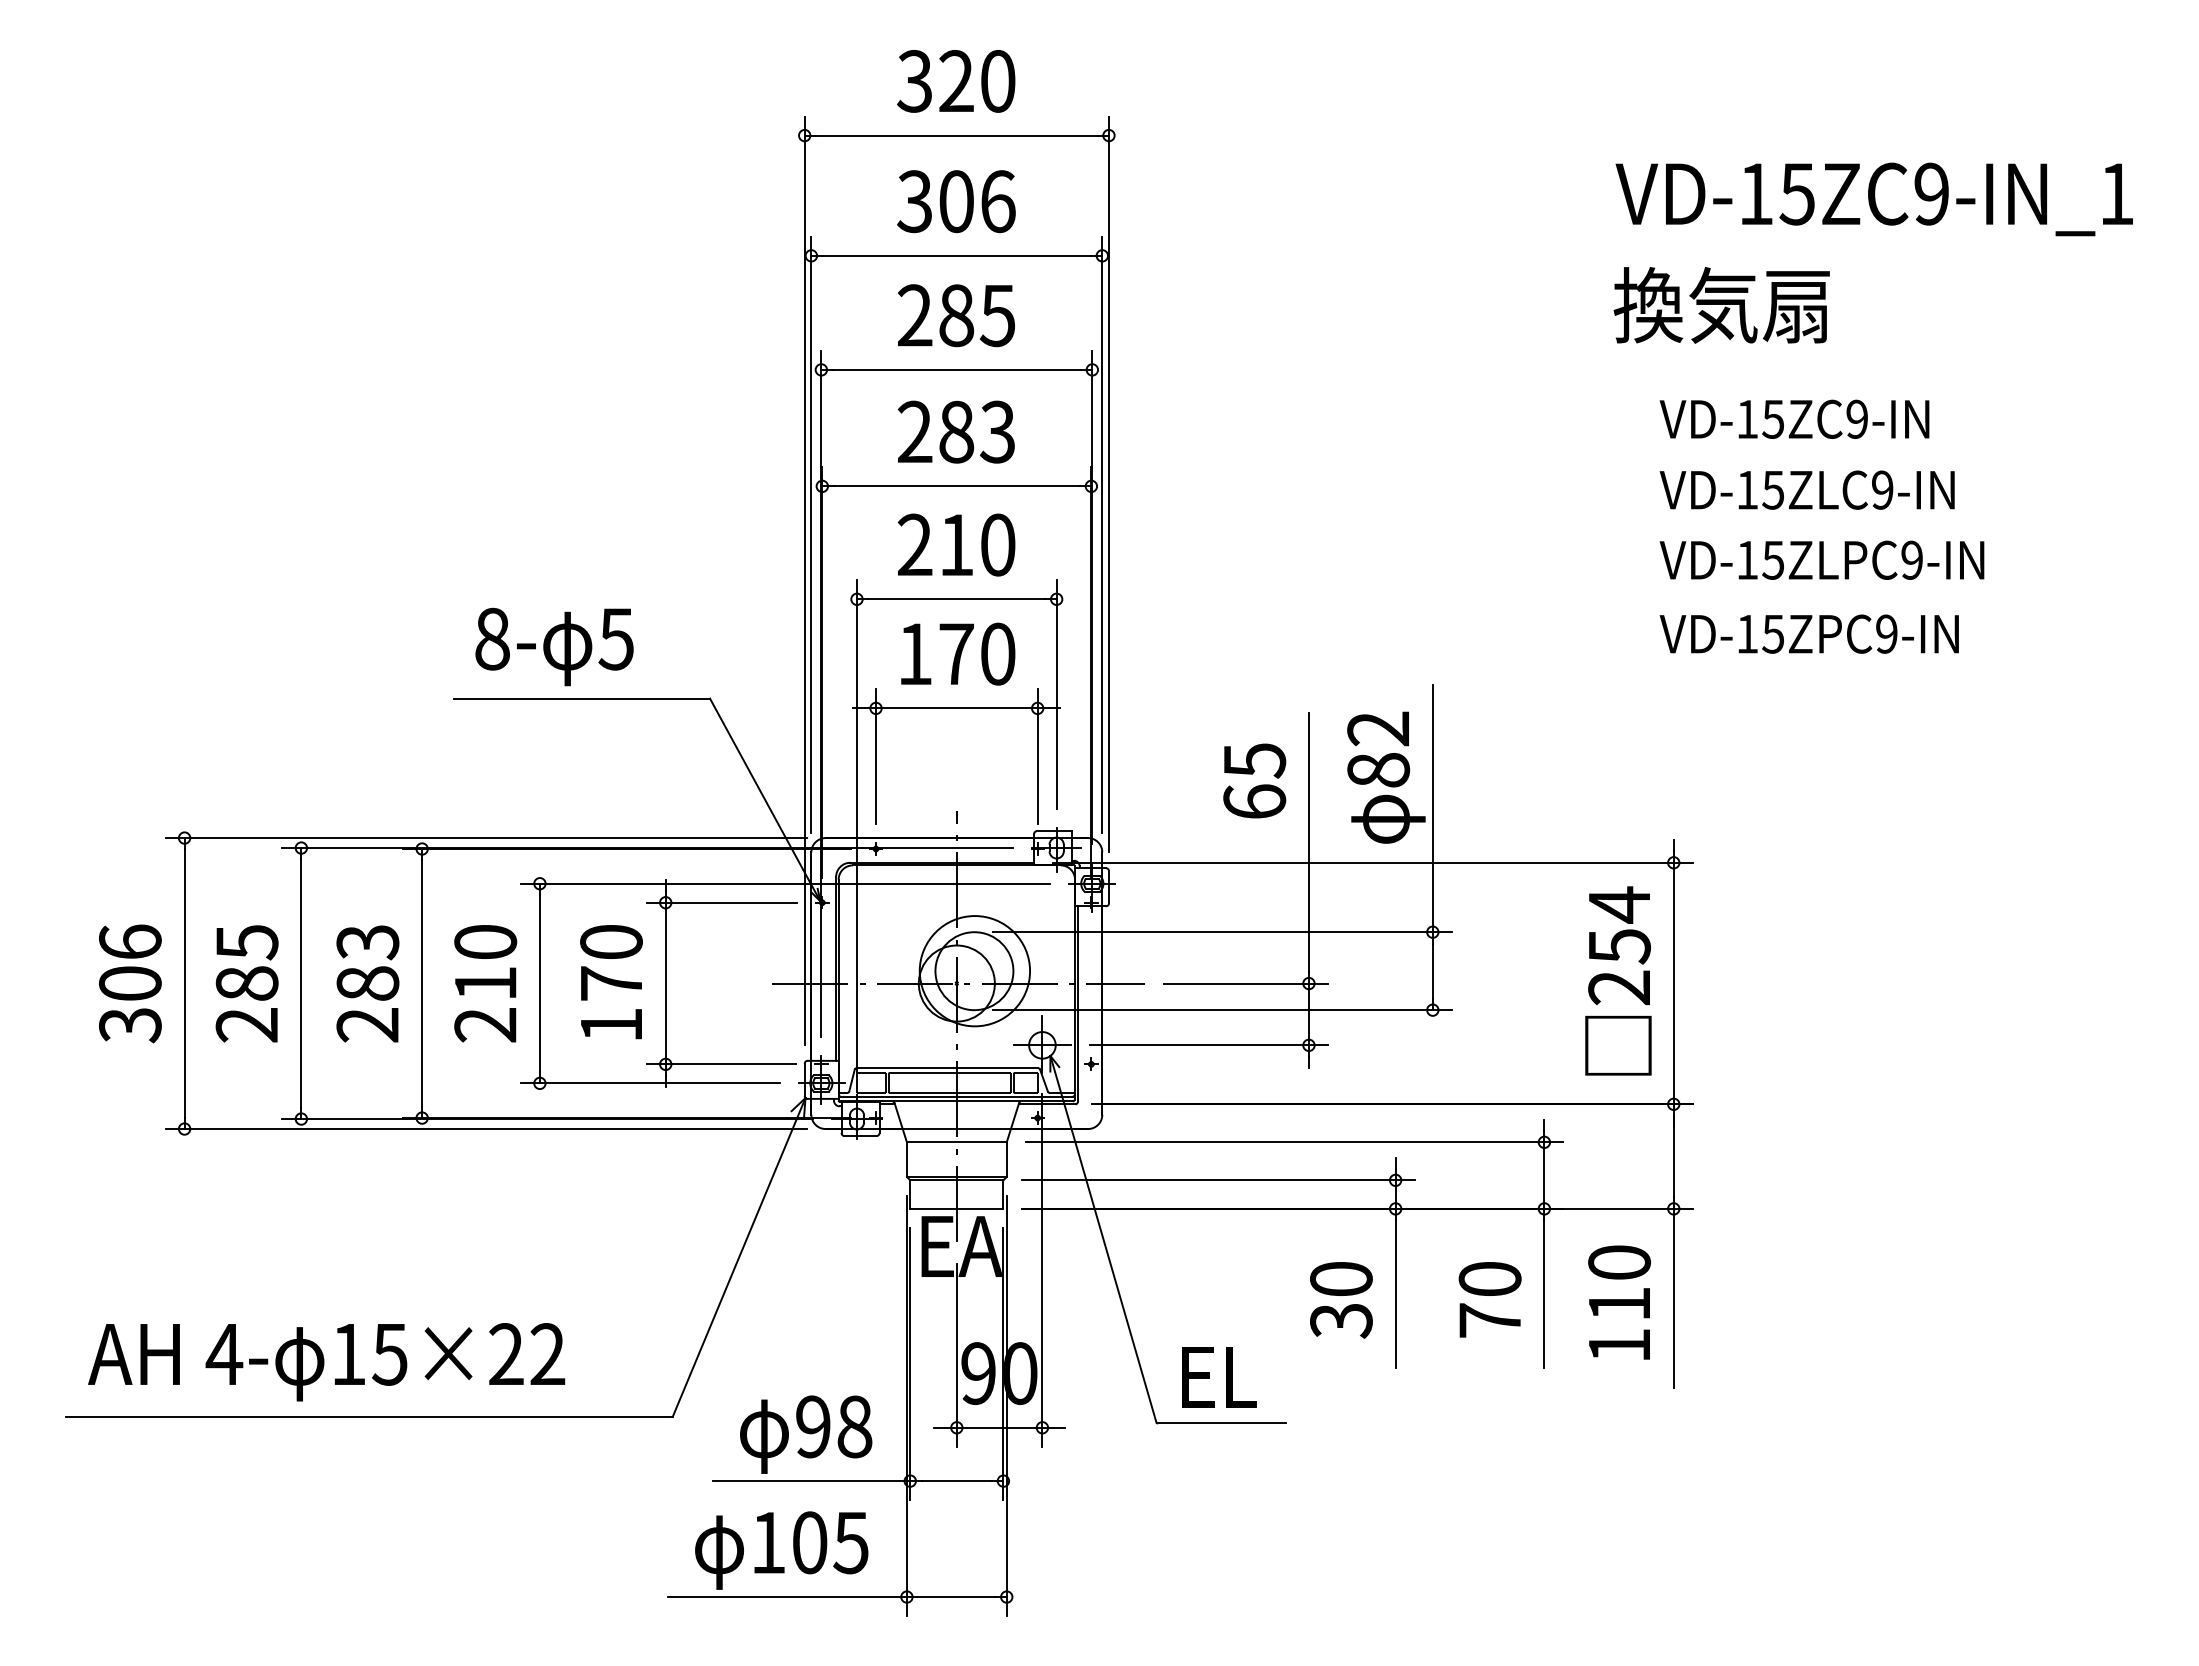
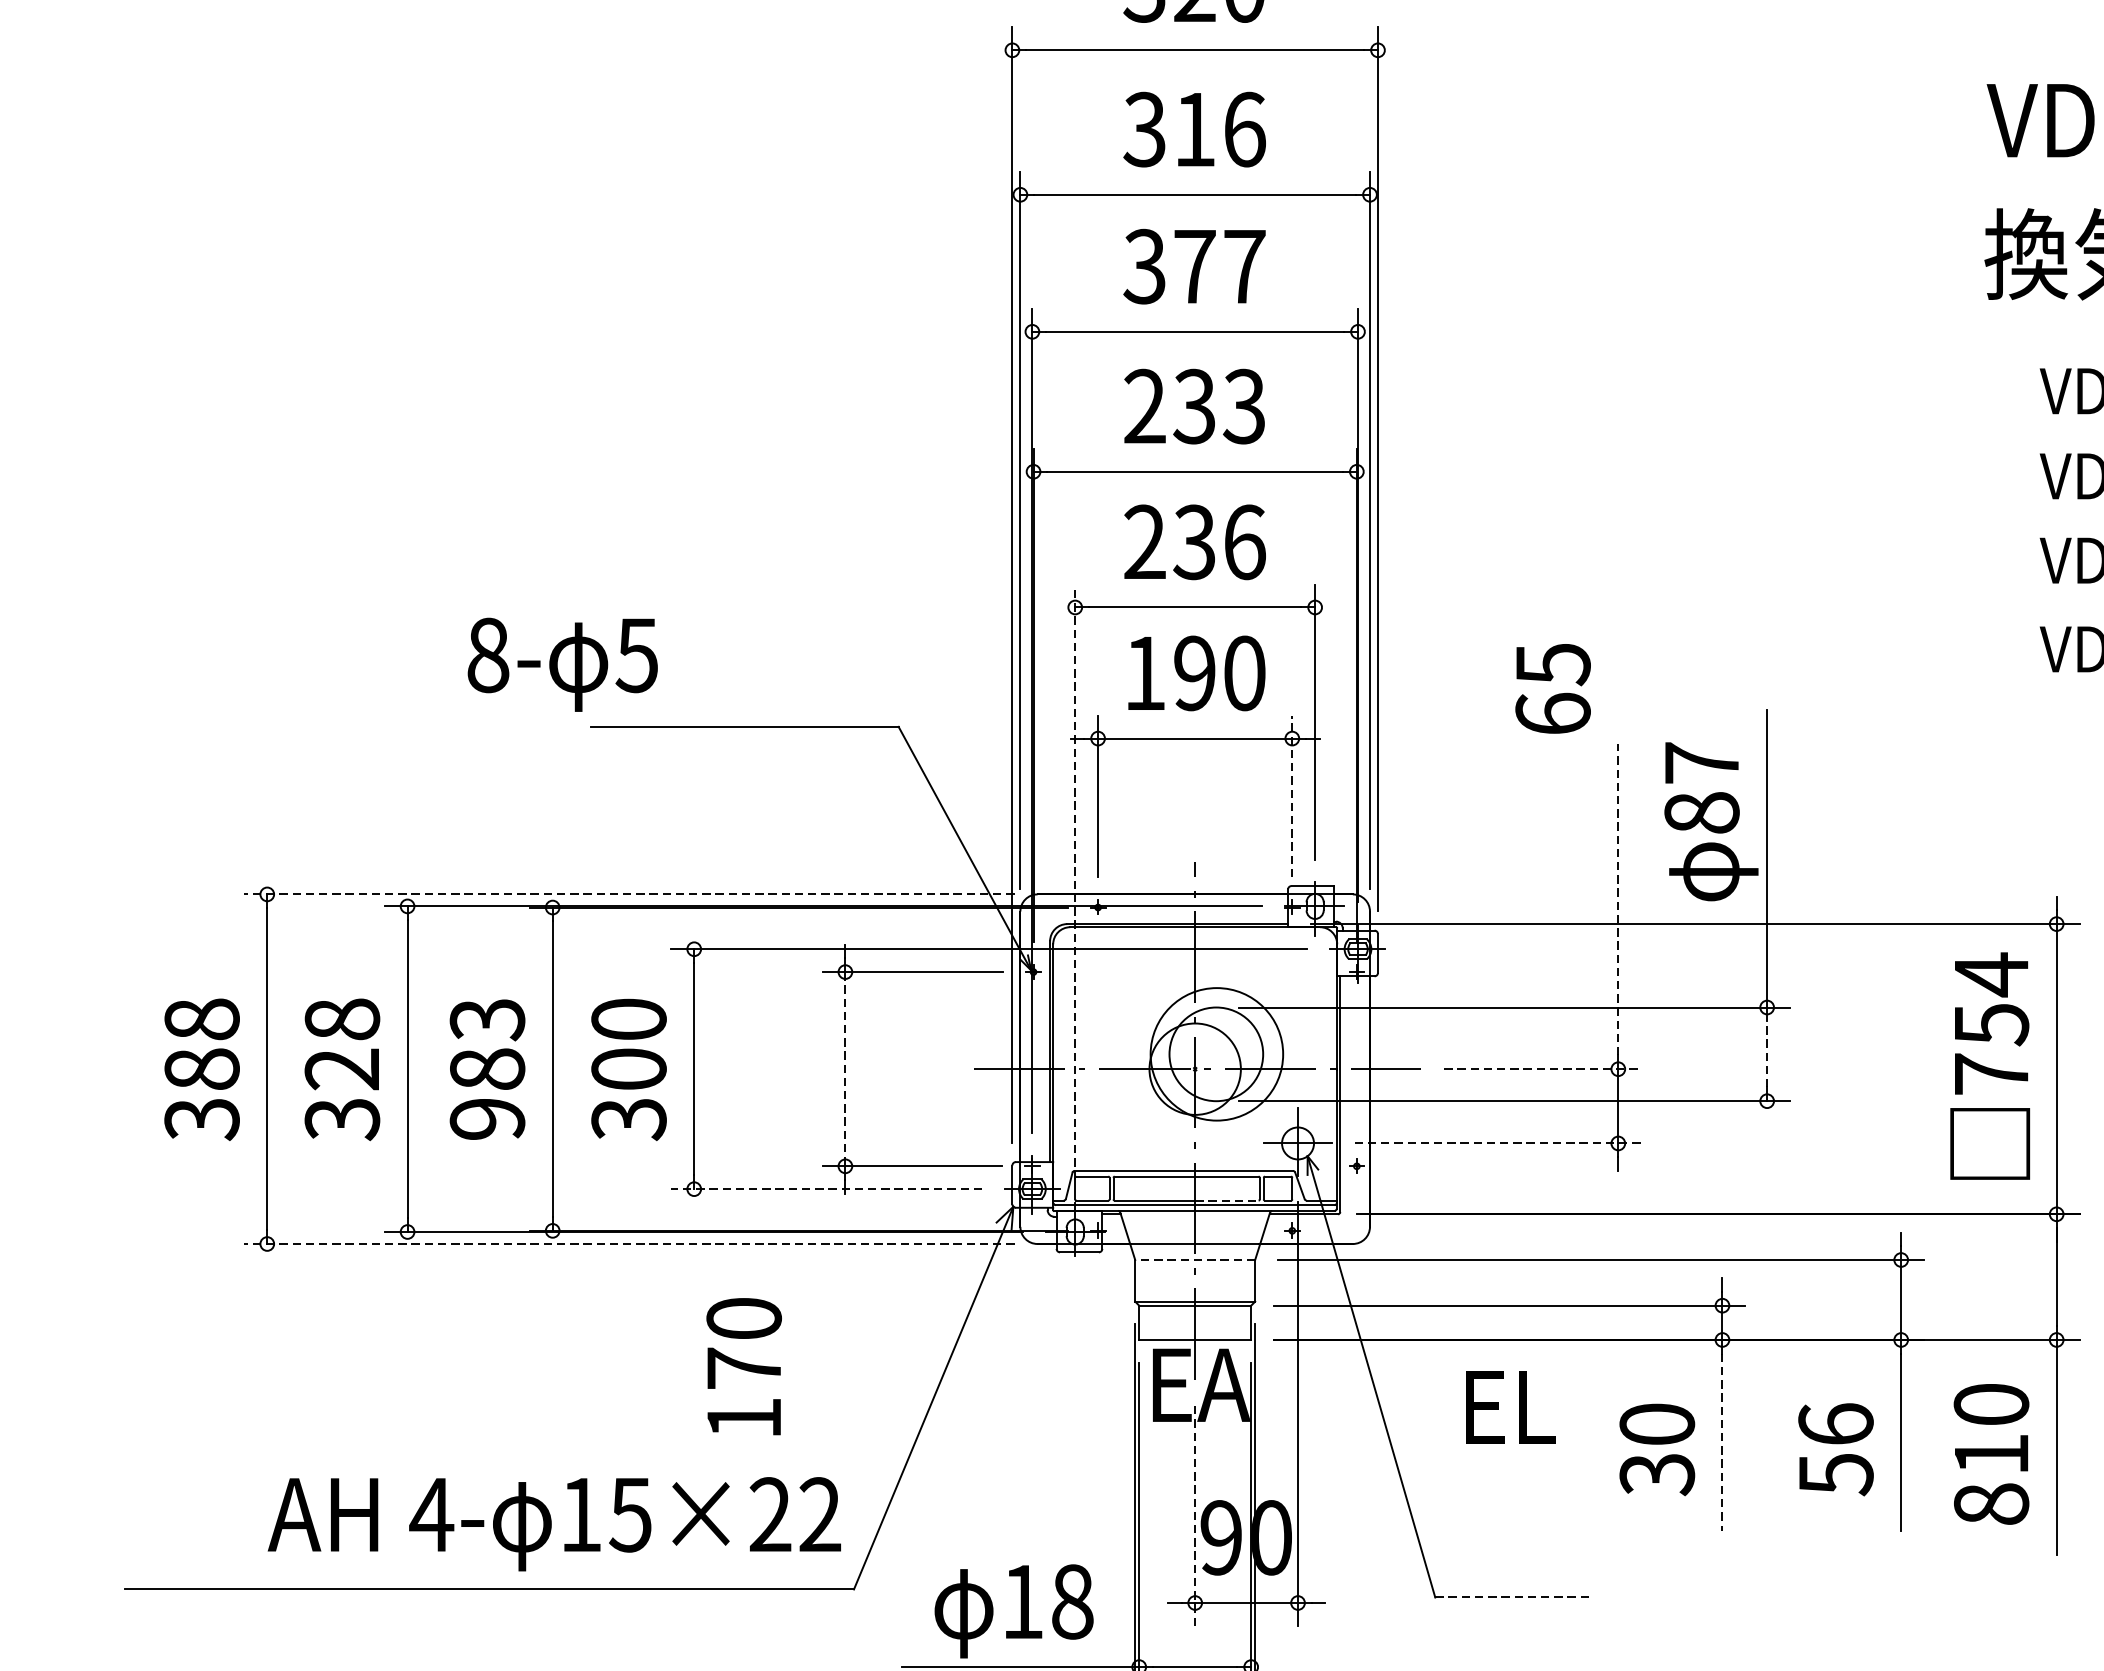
text: (956, 201) -> (1194, 129), 306 -> 316
text: (956, 315) -> (1194, 266), 285 -> 377
text: (956, 431) -> (1194, 405), 283 -> 233
text: (976, 544) -> (1218, 541), 210 -> 236
text: (554, 646) -> (562, 664), moved
text: (956, 653) -> (1194, 672), 170 -> 190
text: (1377, 728) -> (1700, 762), 82 -> 87
line: (1037, 756) -> (1292, 796), solid -> dashed
text: (1254, 780) -> (1552, 688), moved
line: (857, 827) -> (1075, 881), solid -> dashed
line: (486, 838) -> (630, 894), solid -> dashed
line: (1308, 842) -> (1617, 899), solid -> dashed
text: (130, 962) -> (202, 1043), 306 -> 388
line: (1432, 971) -> (1766, 1054), solid -> dashed
text: (611, 982) -> (744, 1367), moved
text: (246, 983) -> (341, 1069), 285 -> 328
line: (665, 983) -> (845, 1069), solid -> dashed
line: (1246, 983) -> (1543, 1069), solid -> dashed
text: (1618, 987) -> (1990, 1073), 254 -> 754
text: (485, 1004) -> (628, 1094), 210 -> 300
text: (367, 1025) -> (487, 1119), 283 -> 983
line: (1209, 1045) -> (1498, 1143), solid -> dashed
line: (649, 1083) -> (825, 1189), solid -> dashed
line: (983, 1092) -> (1227, 1200), solid -> dashed
line: (486, 1129) -> (630, 1244), solid -> dashed
line: (956, 1142) -> (1194, 1260), solid -> dashed
line: (1395, 1294) -> (1722, 1442), solid -> dashed
text: (1489, 1299) -> (1835, 1448), 70 -> 56
text: (1619, 1345) -> (1991, 1504), 110 -> 810
line: (956, 1355) -> (1194, 1516), solid -> dashed
text: (326, 1362) -> (554, 1524), moved
text: (1219, 1377) -> (1510, 1407), moved
line: (1221, 1423) -> (1513, 1597), solid -> dashed
text: (813, 1426) -> (1022, 1601), 98 -> 18

